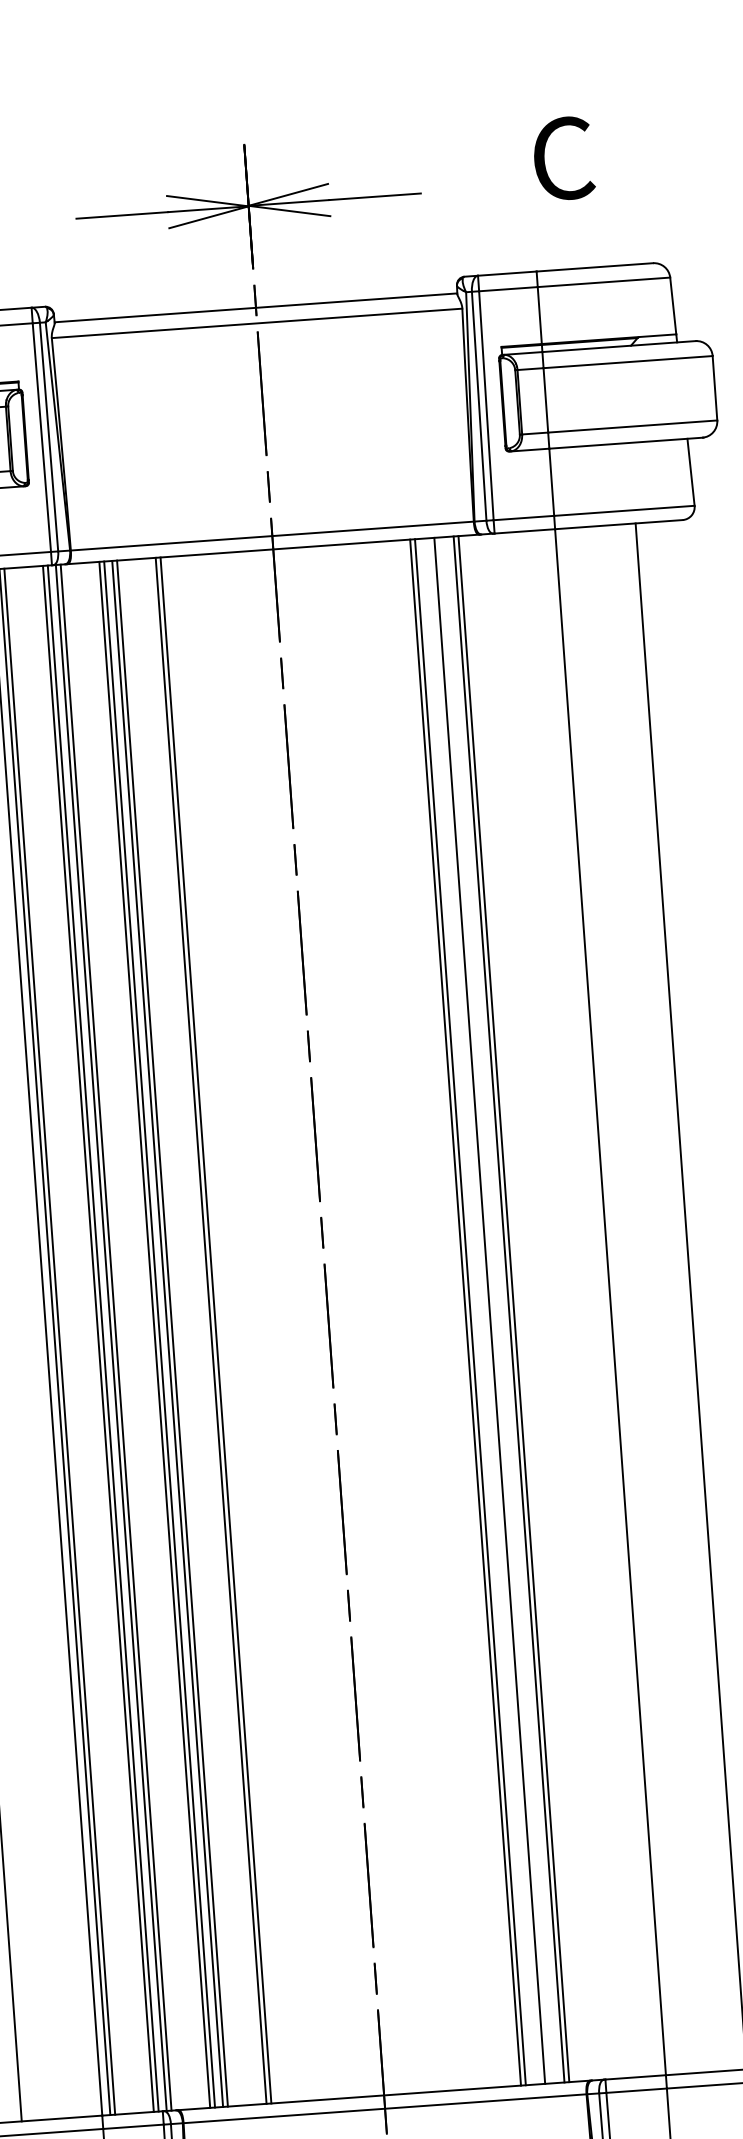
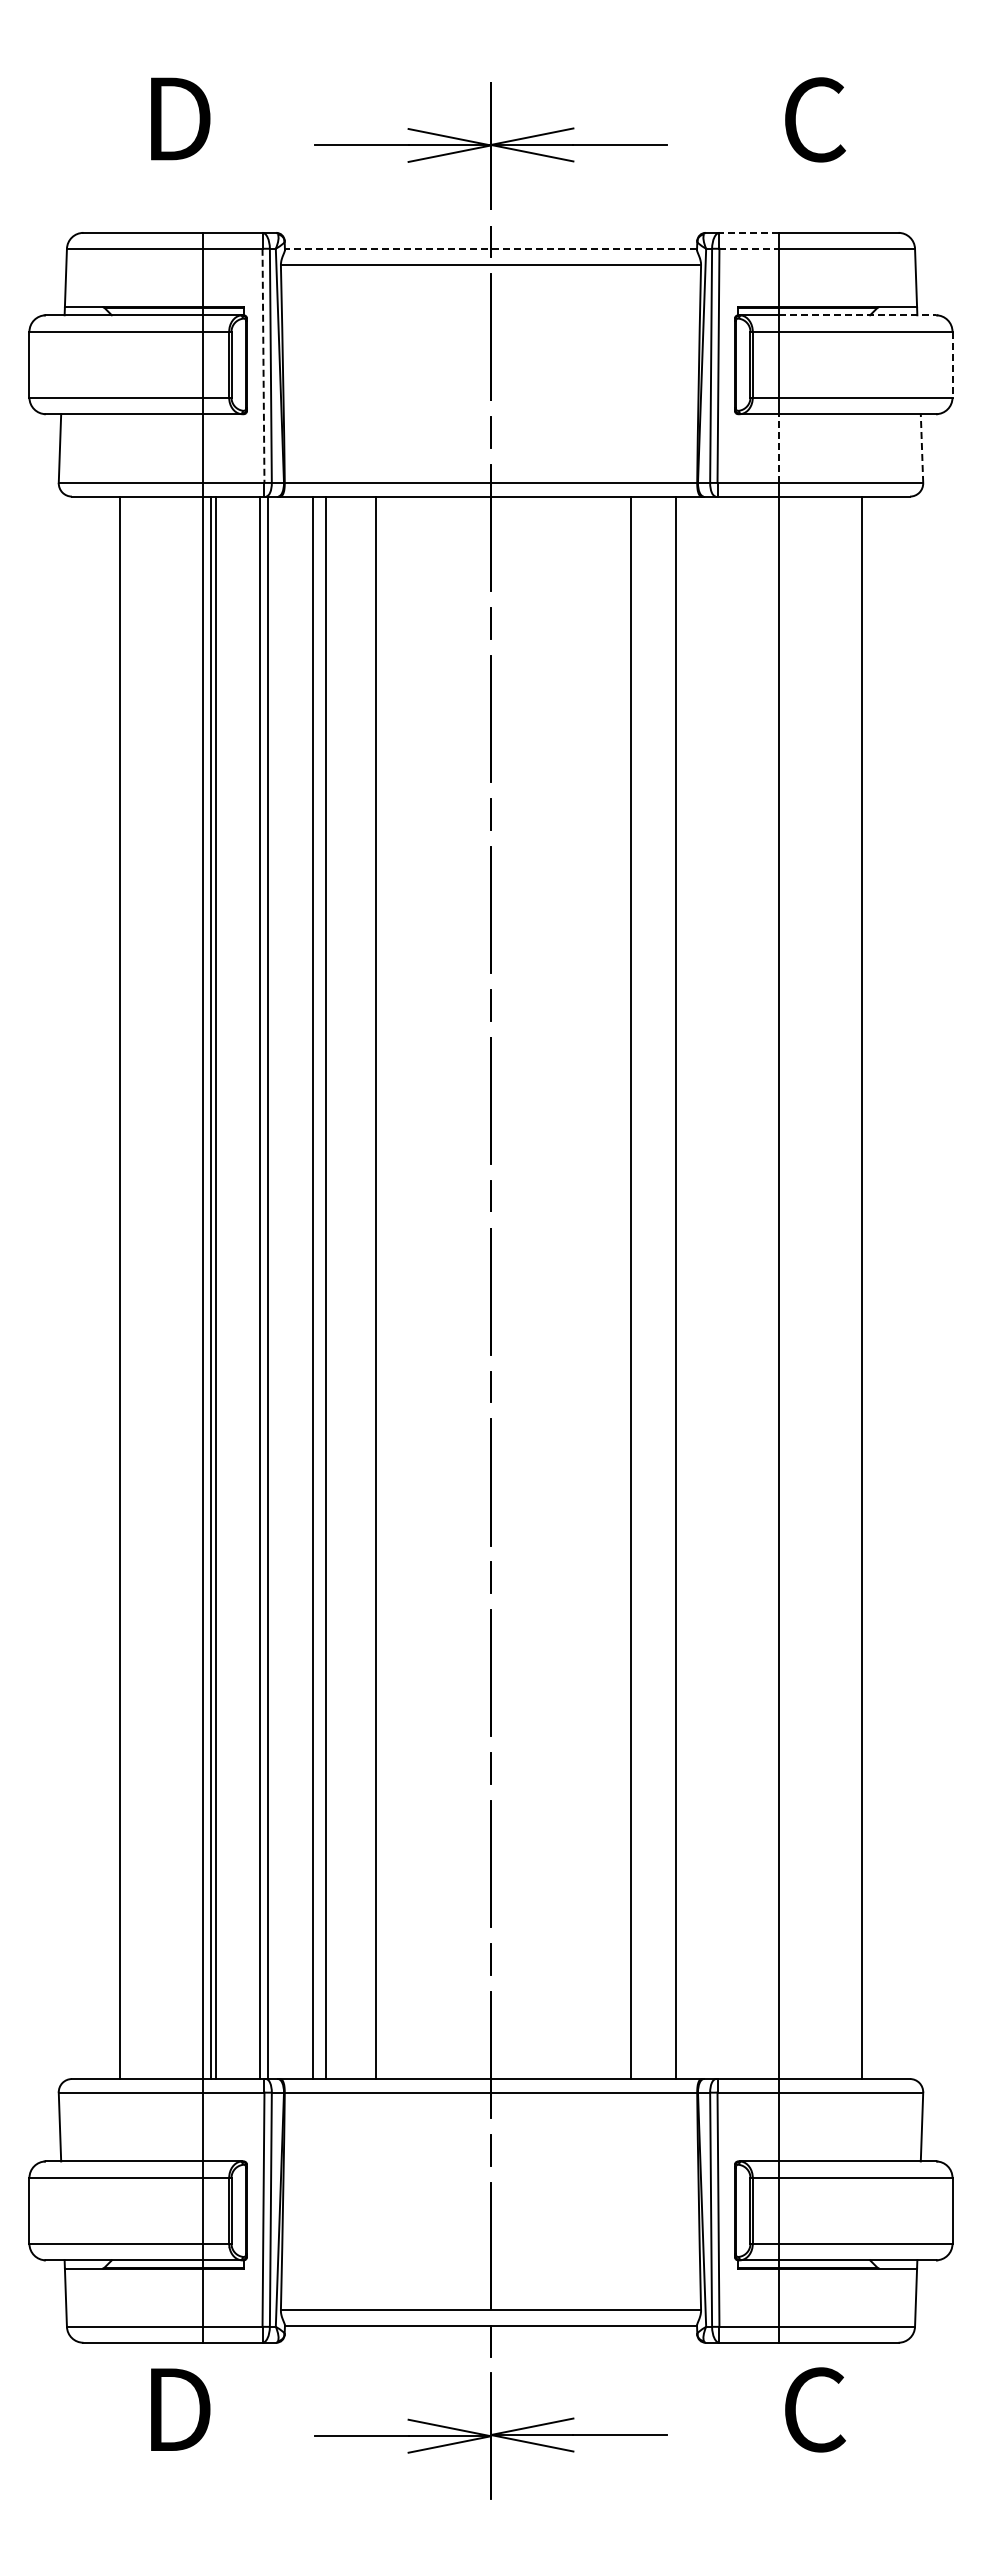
line: (506, 273) -> (748, 232), solid -> dashed
line: (508, 288) -> (749, 248), solid -> dashed
line: (255, 308) -> (490, 249), solid -> dashed
line: (619, 346) -> (858, 315), solid -> dashed
line: (714, 388) -> (952, 364), solid -> dashed
line: (41, 438) -> (263, 366), solid -> dashed
line: (690, 472) -> (921, 448), solid -> dashed
line: (551, 482) -> (779, 448), solid -> dashed
line: (513, 1308) -> (680, 1287), removed
line: (489, 1310) -> (655, 1287), removed
line: (470, 1311) -> (636, 1287), removed
line: (210, 1330) -> (370, 1287), removed
line: (172, 1333) -> (331, 1287), removed
line: (159, 1334) -> (317, 1287), removed
line: (116, 1337) -> (273, 1287), removed
line: (98, 1338) -> (255, 1287), removed

